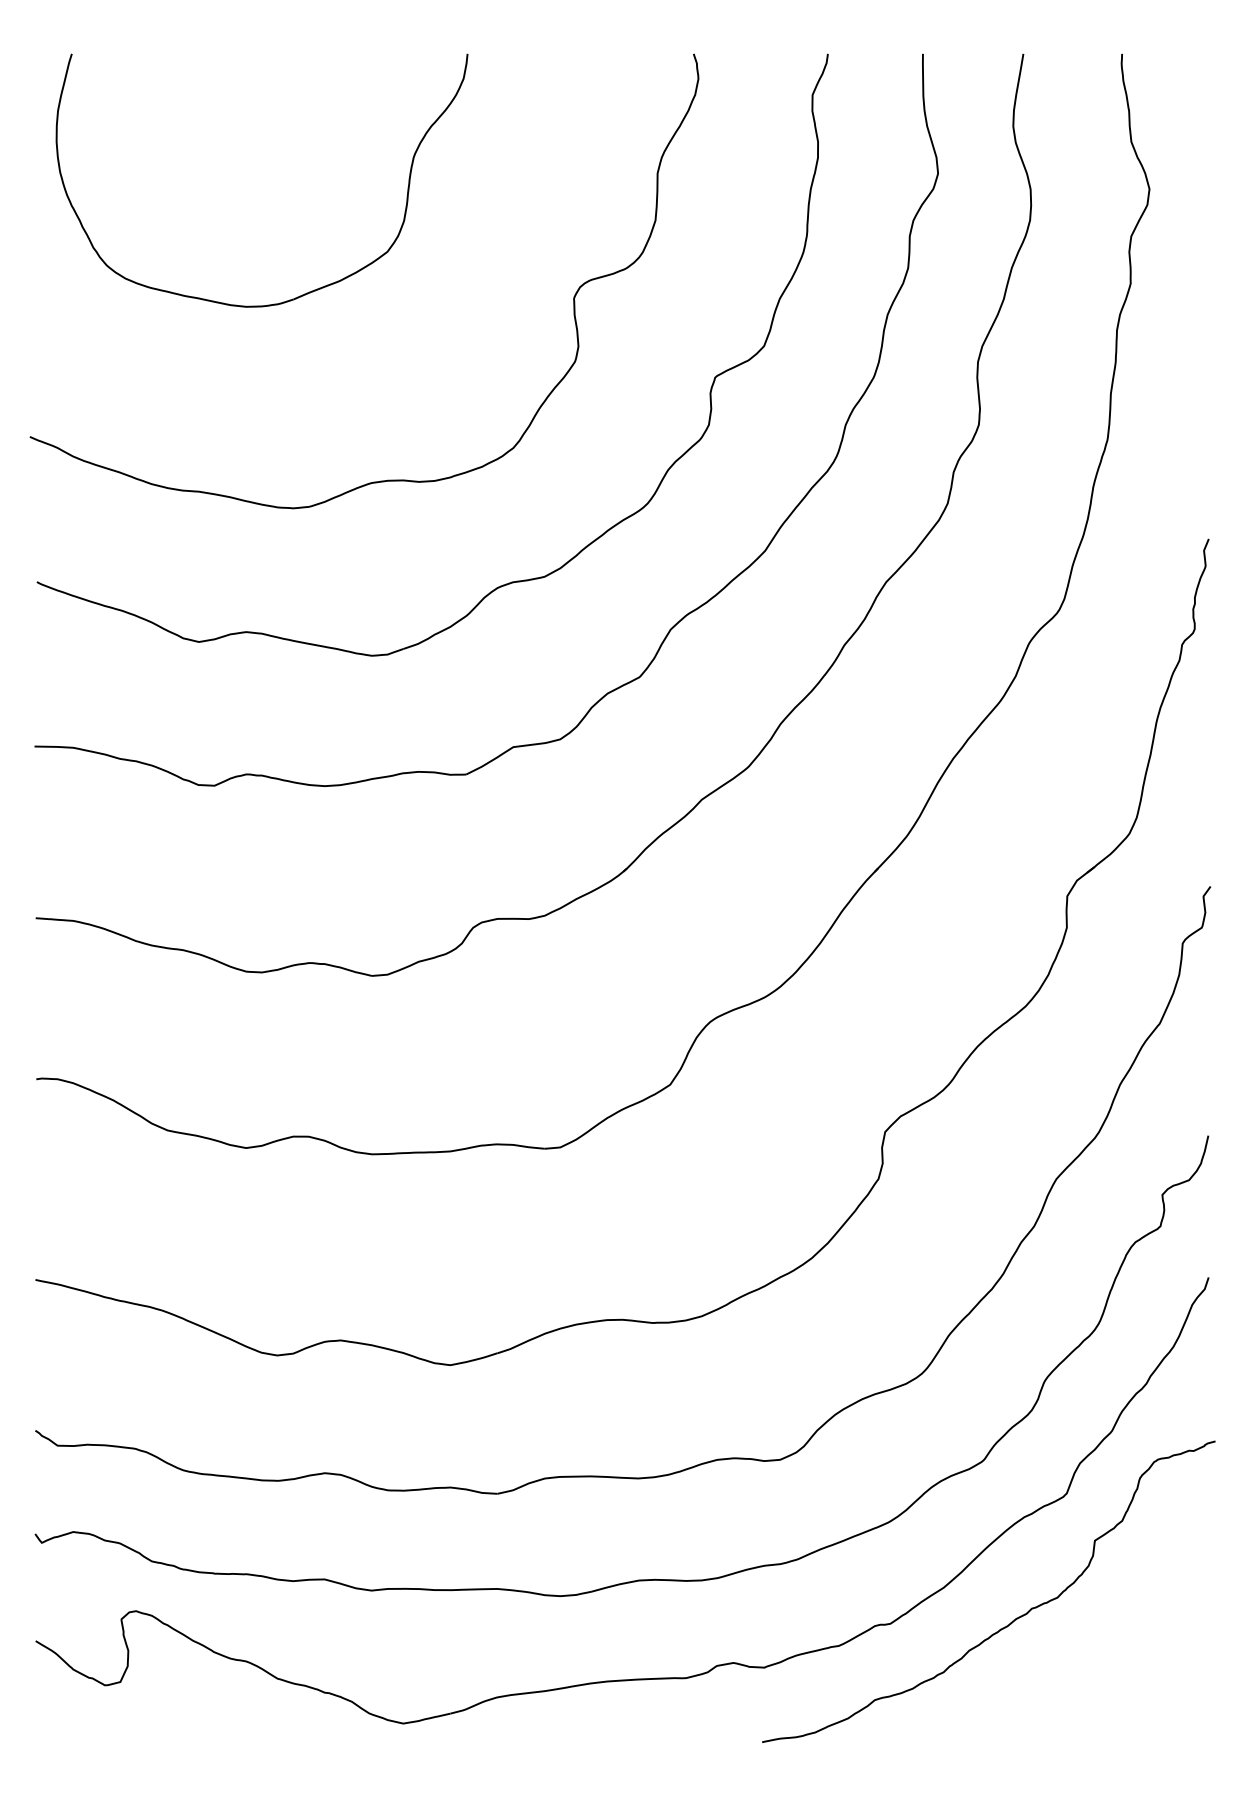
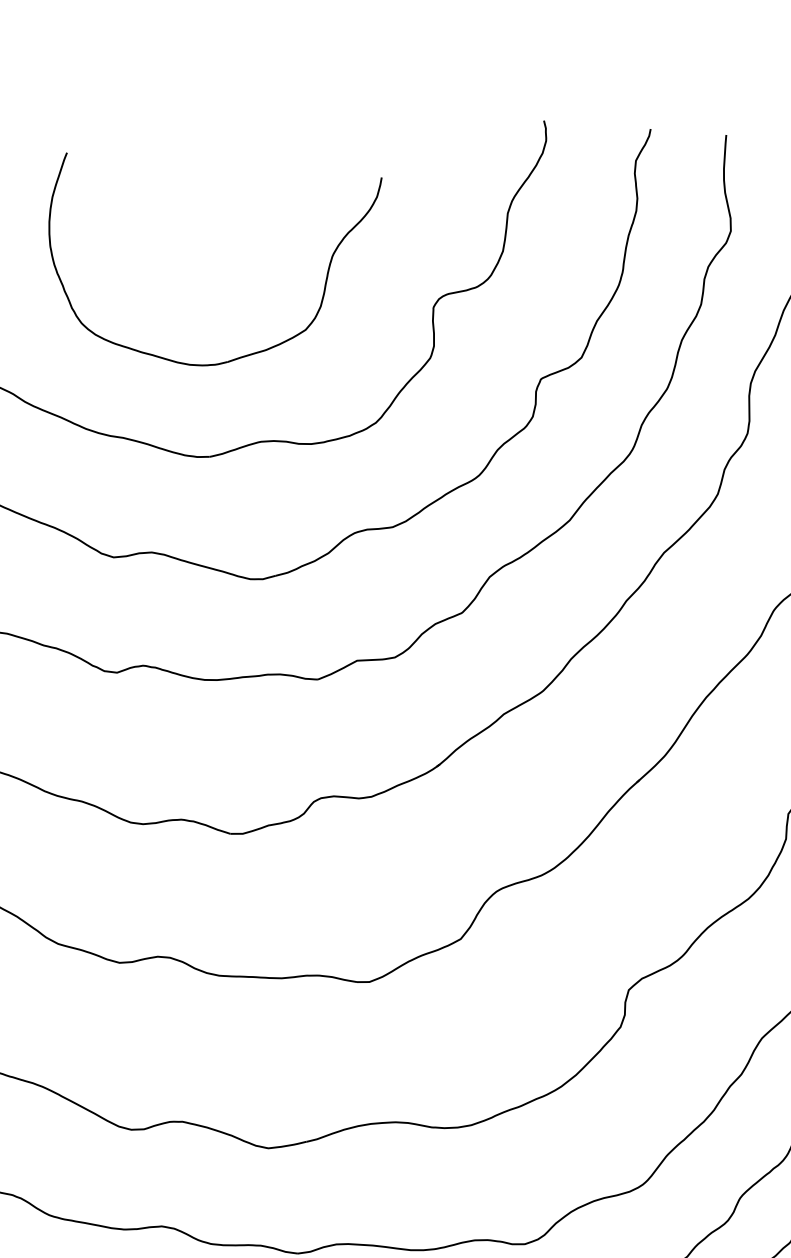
part: (306, 292) -> (238, 357), moved

